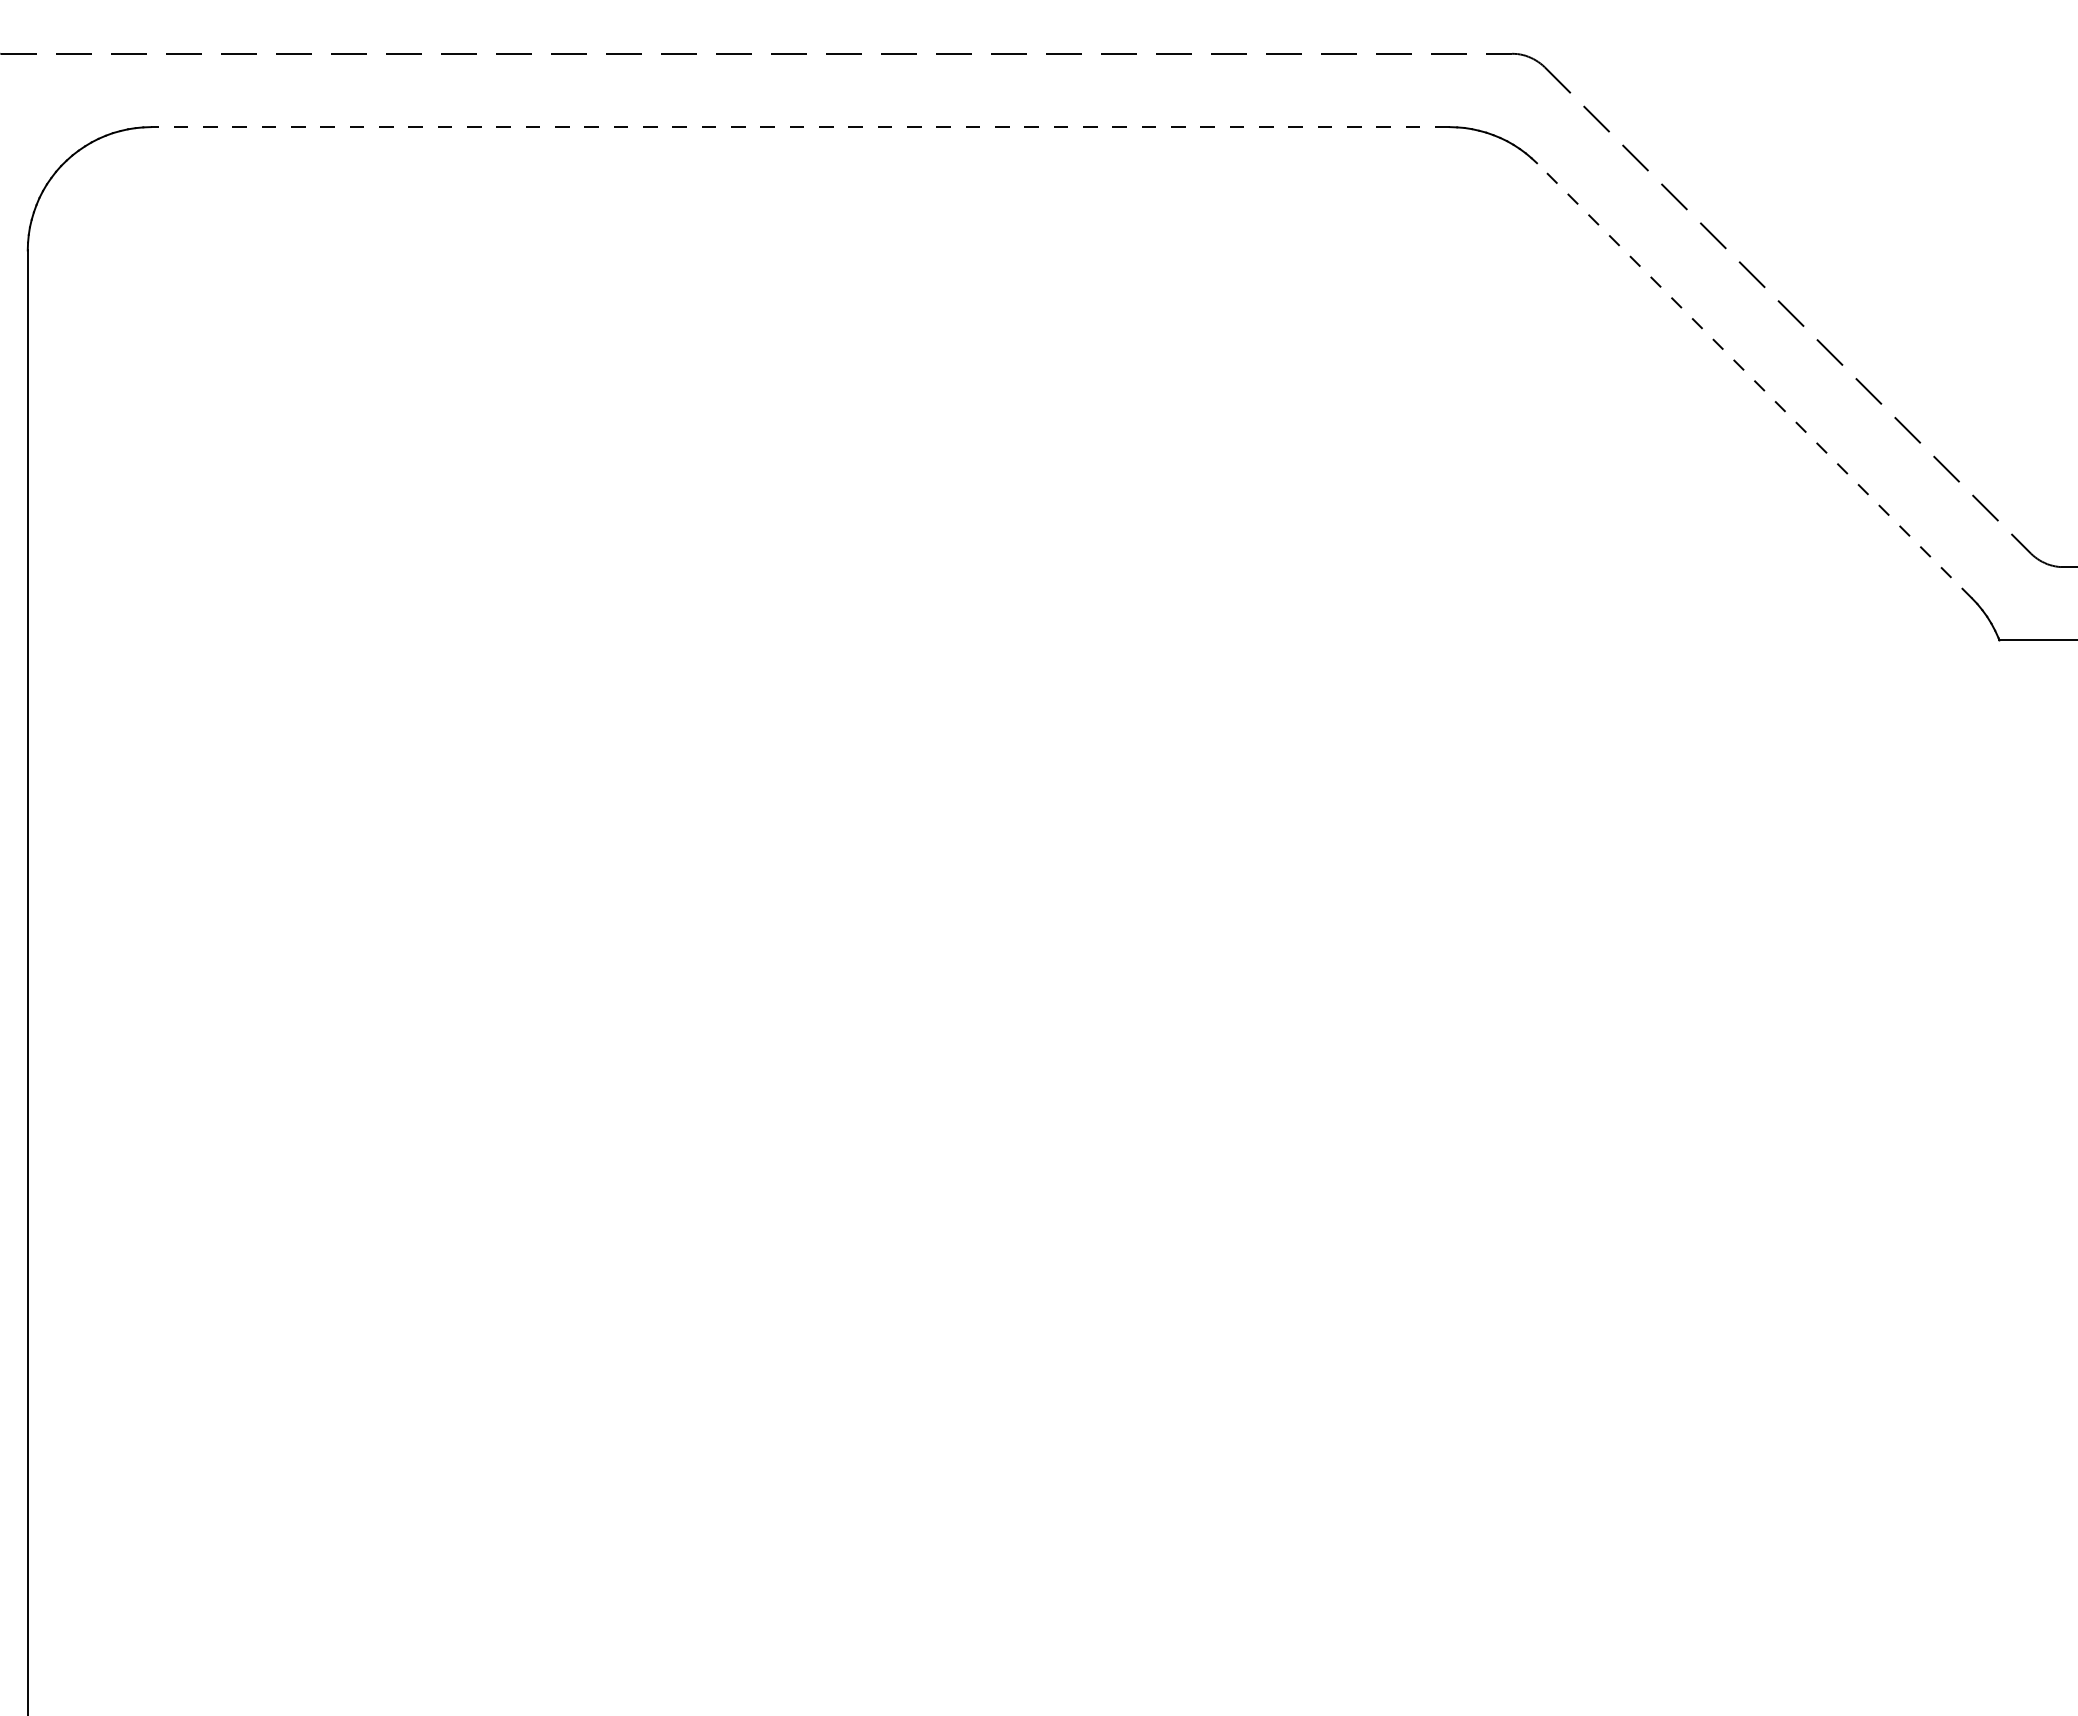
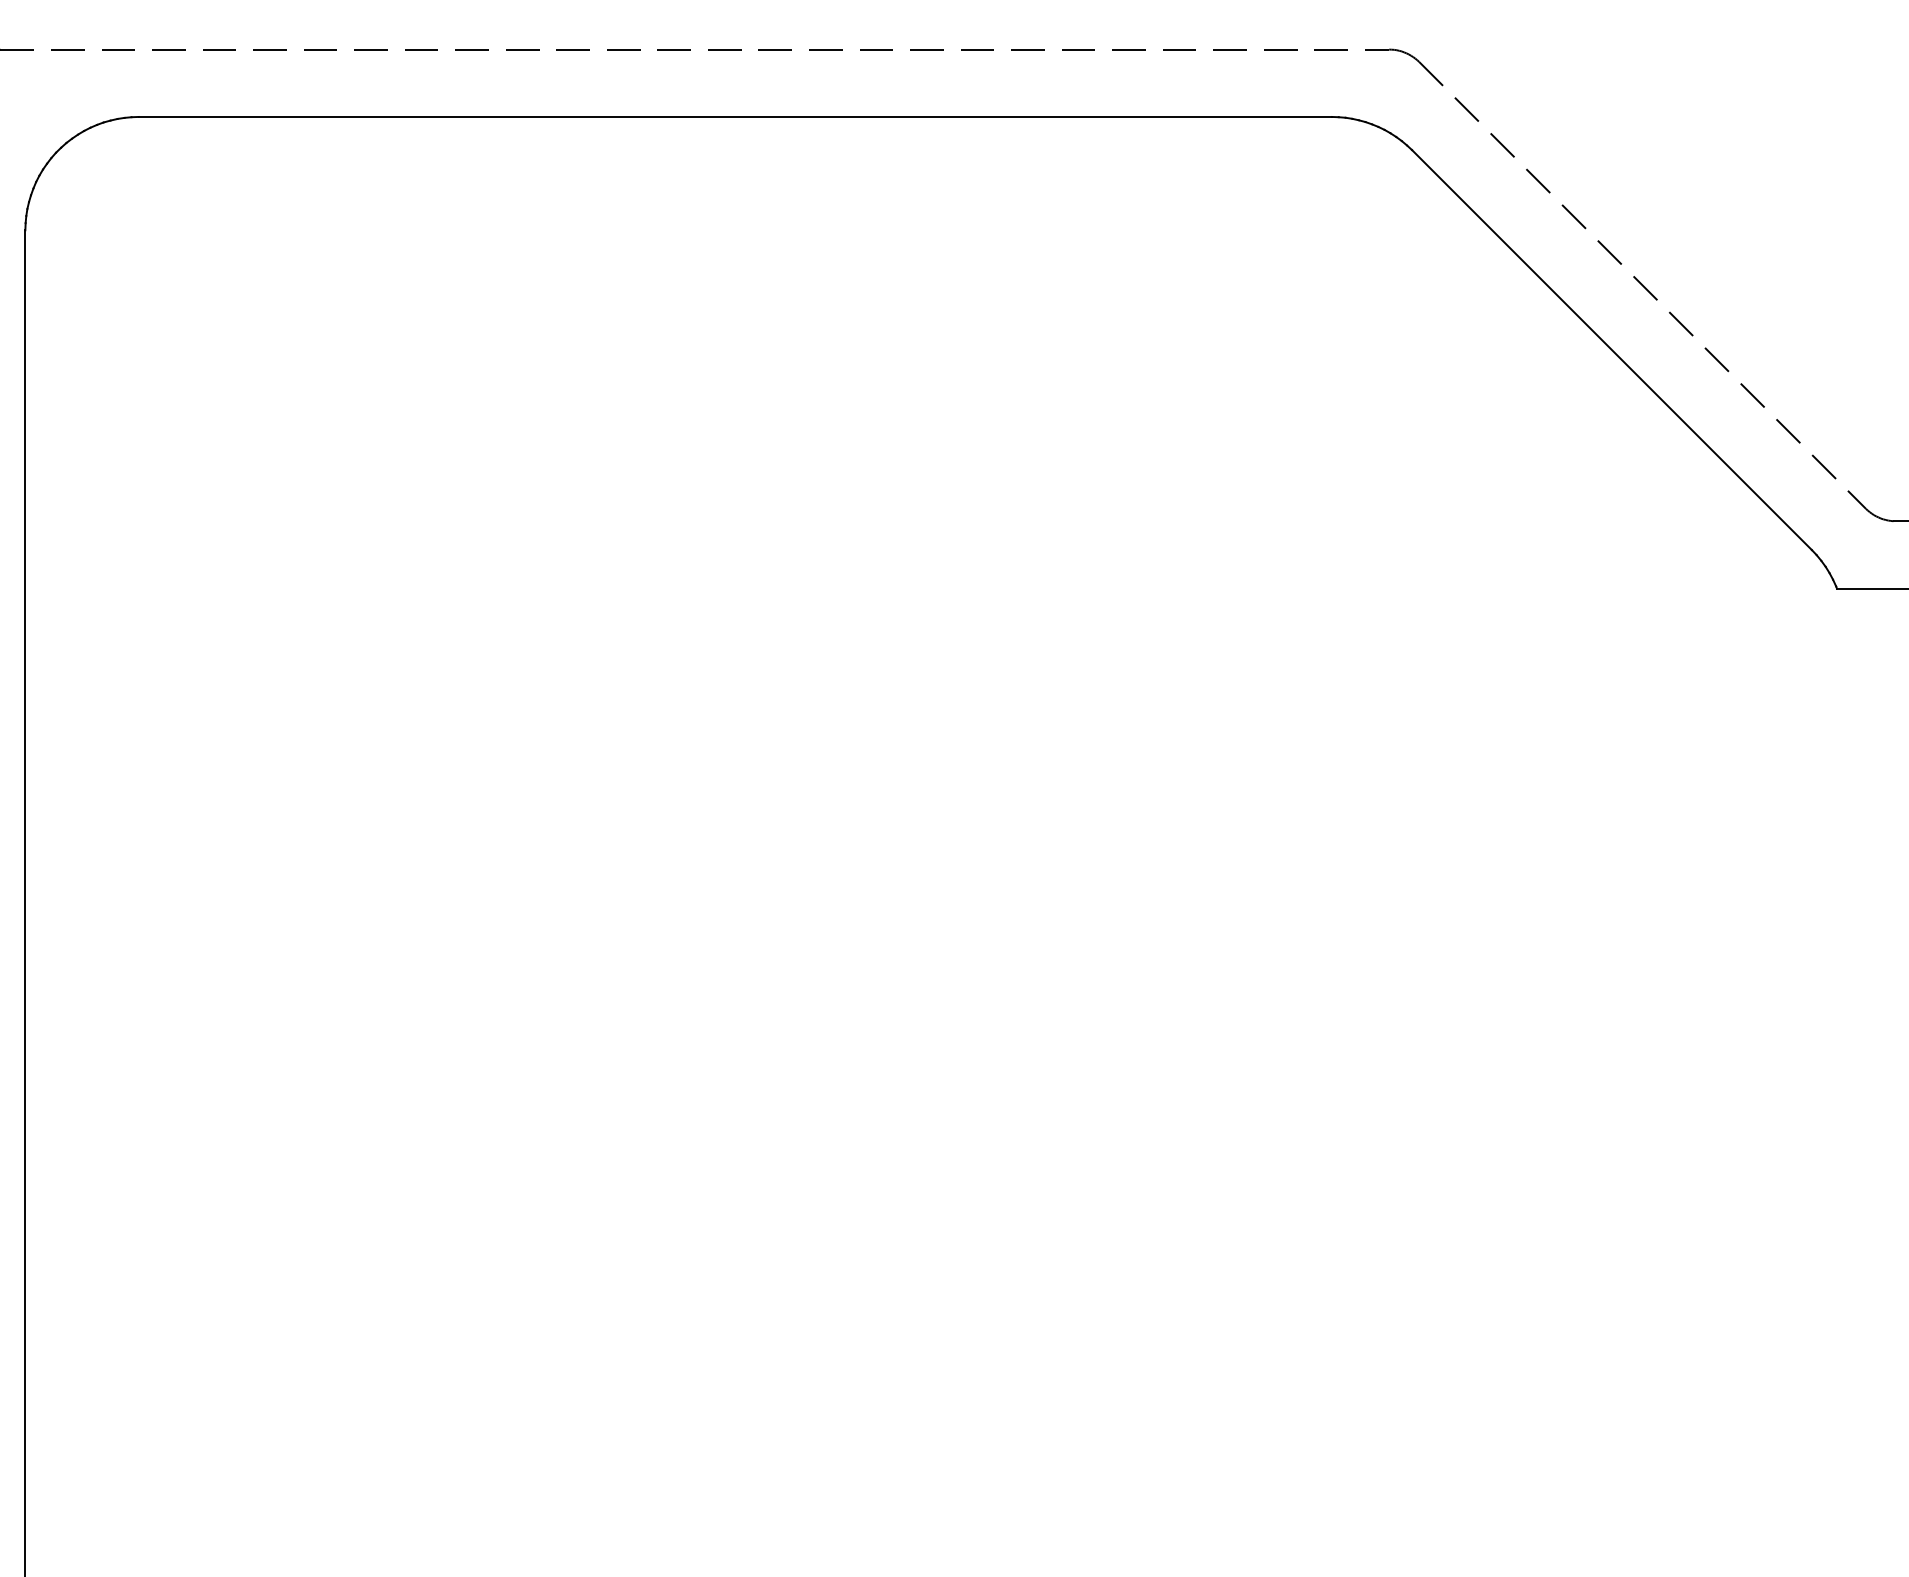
line: (799, 127) -> (734, 117), dashed -> solid
line: (1754, 380) -> (1611, 349), dashed -> solid

